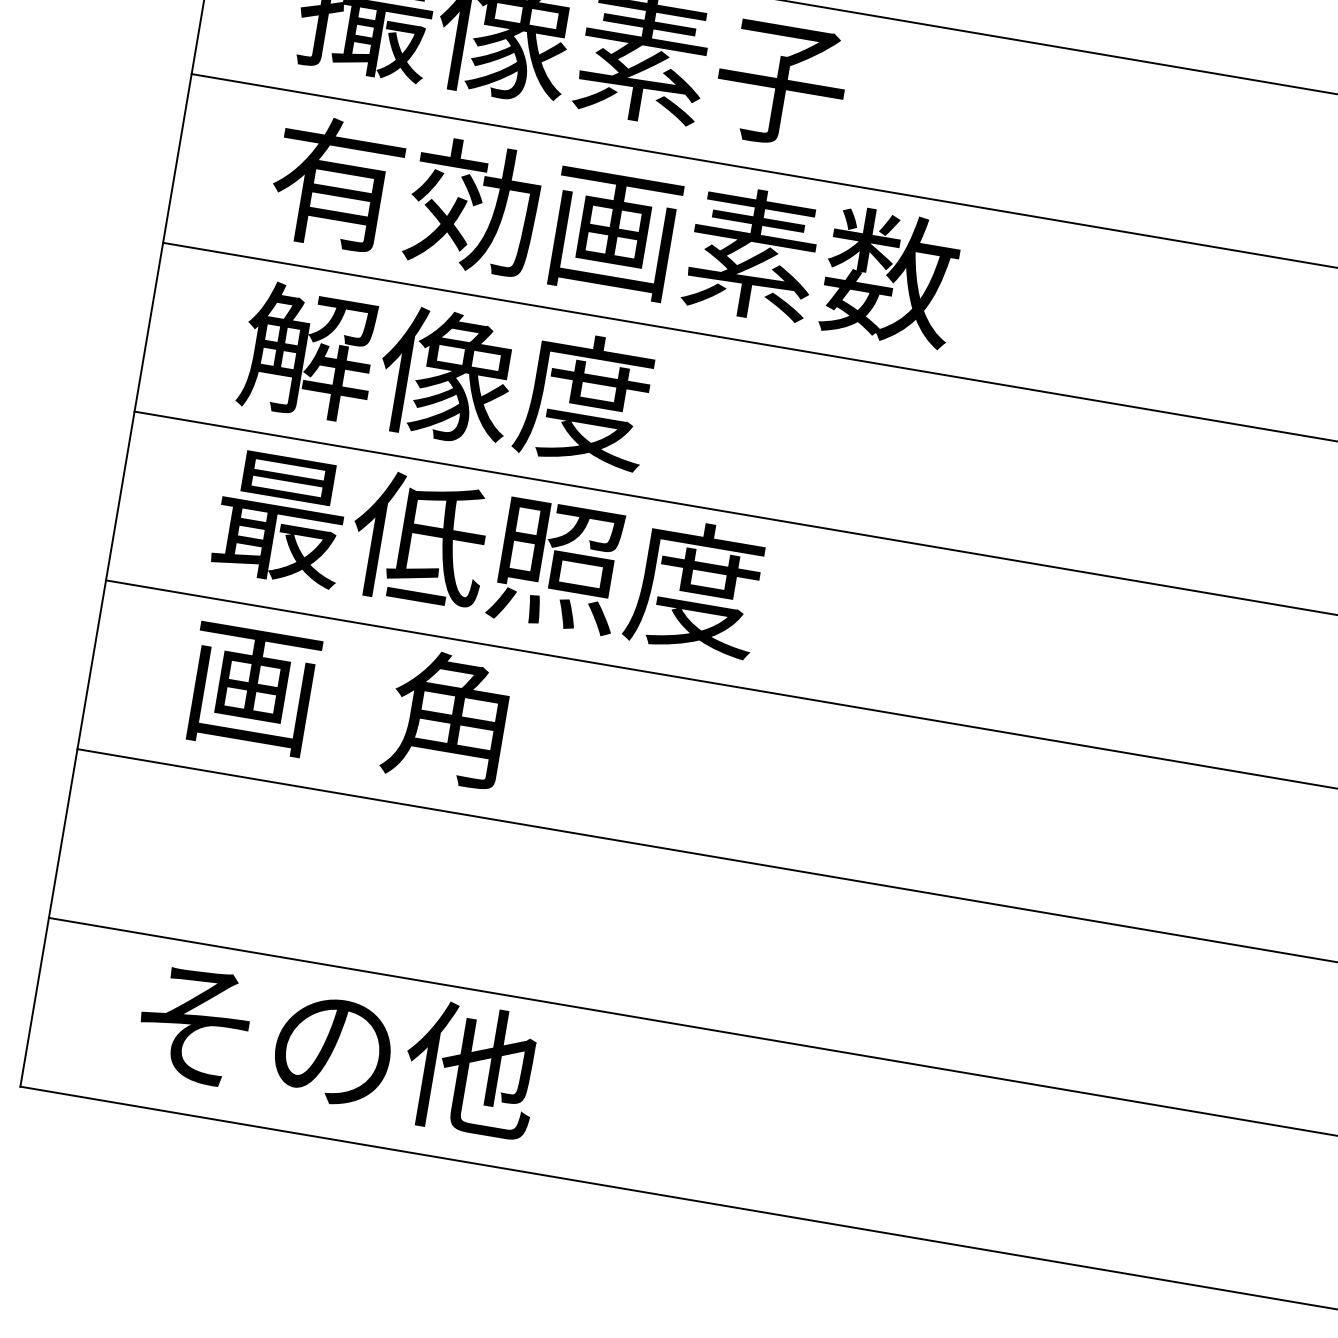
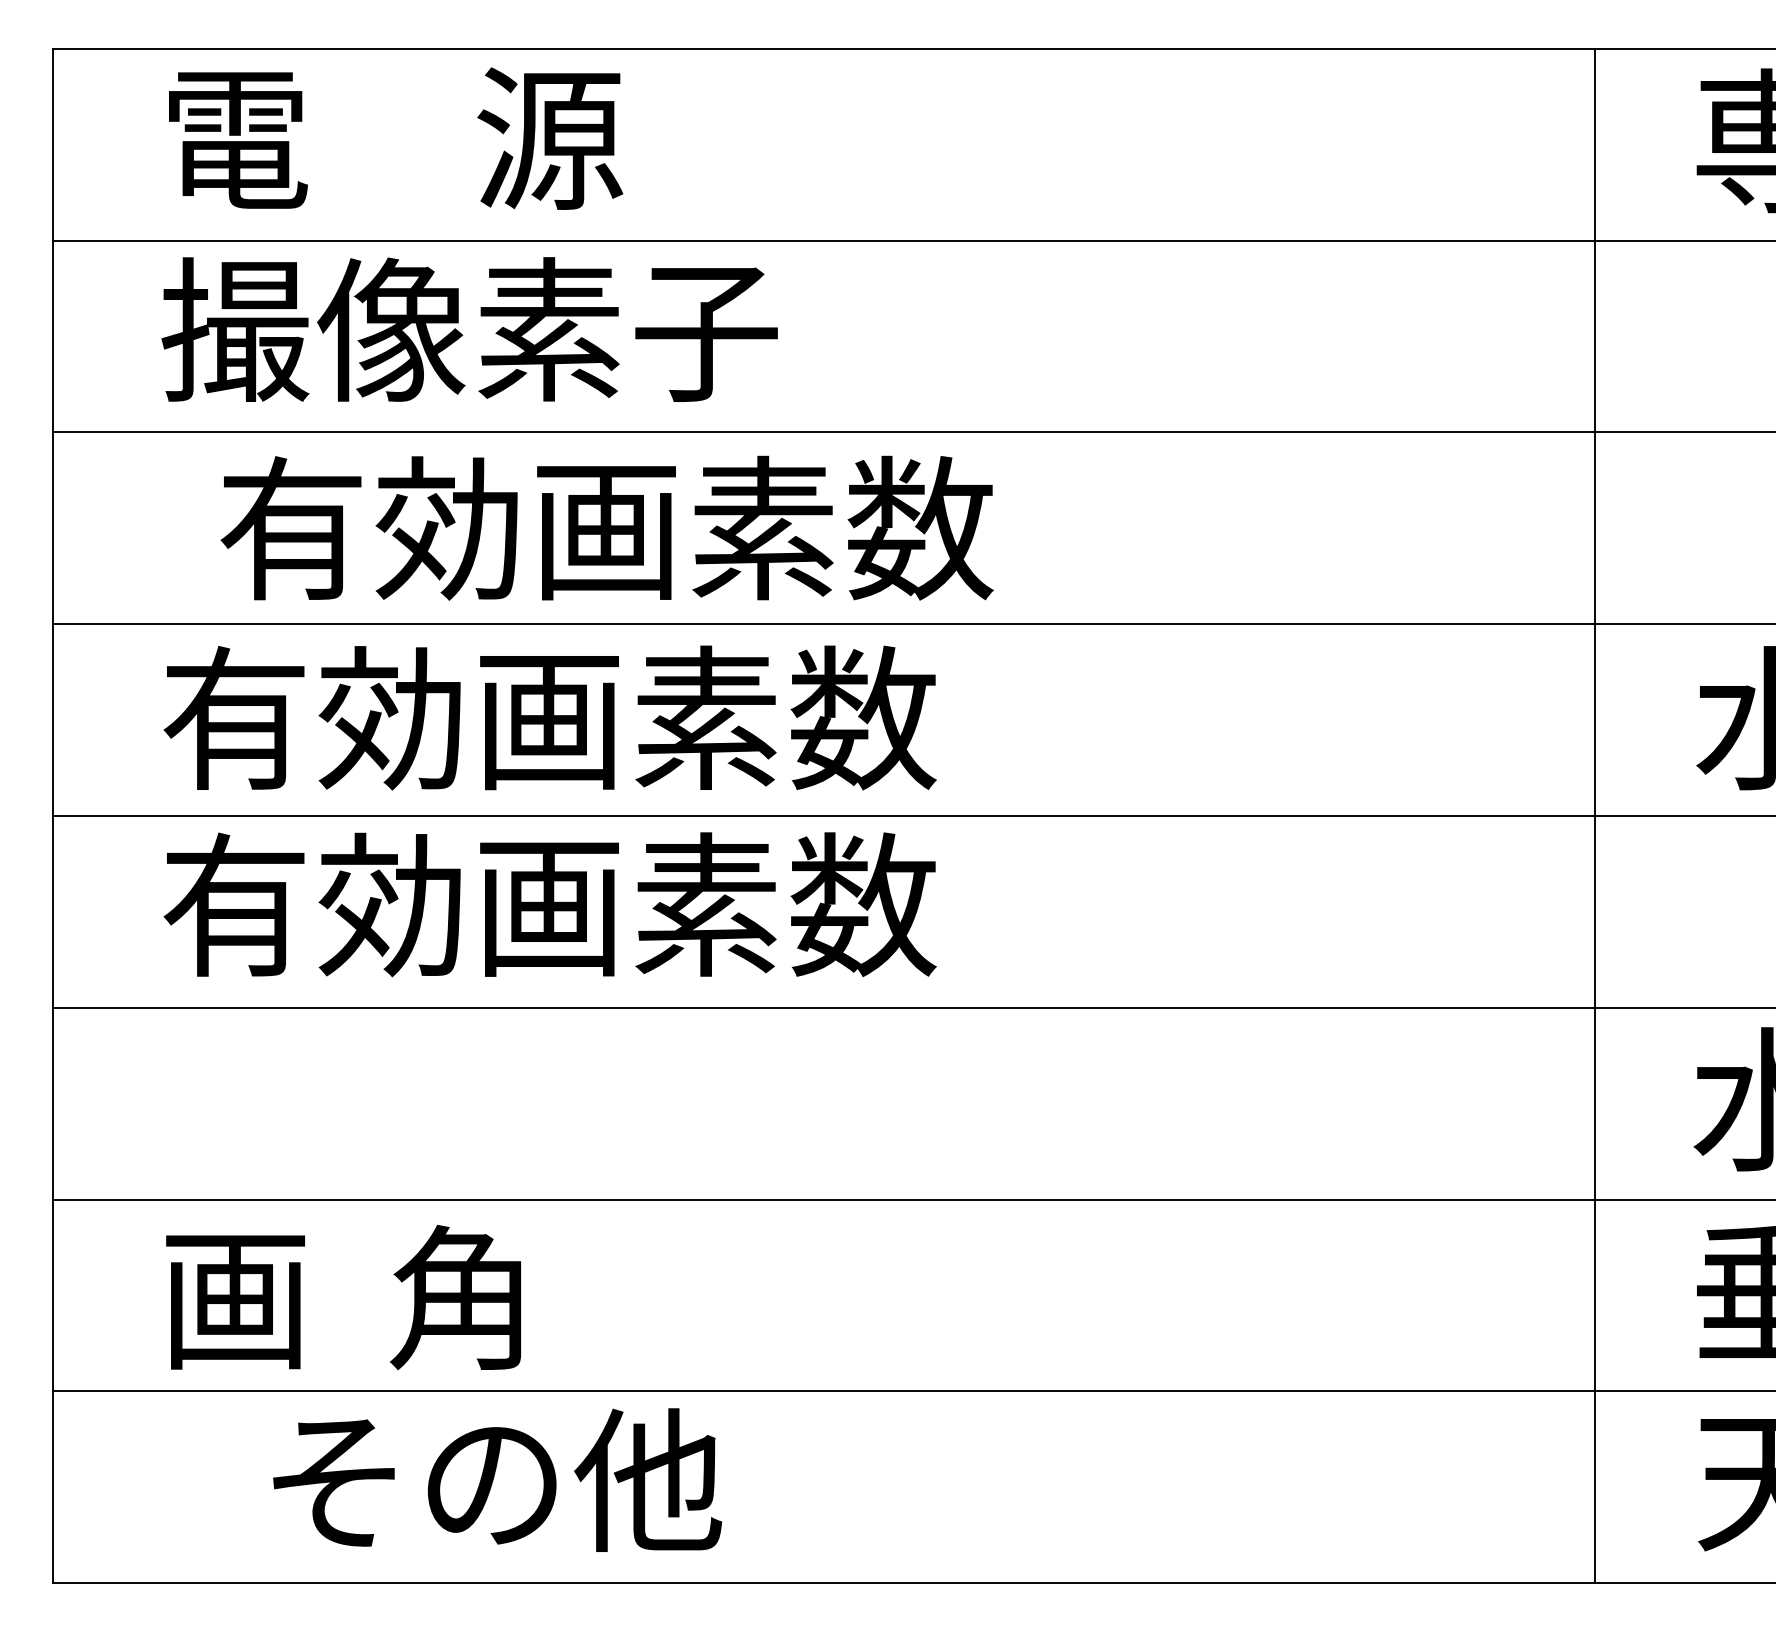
text: (614, 229) -> (606, 527), moved
text: (585, 398) -> (549, 717), 解像度 -> 有効画素数
text: (558, 563) -> (549, 904), 最低照度 -> 有効画素数
text: (348, 701) -> (343, 1297), moved
text: (338, 1046) -> (497, 1479), moved

